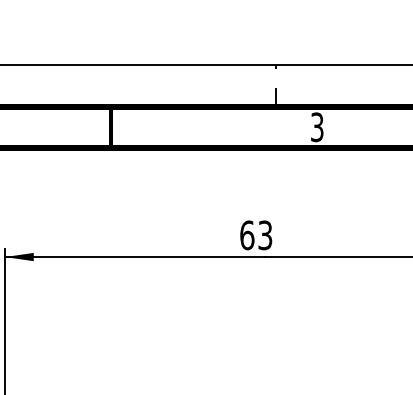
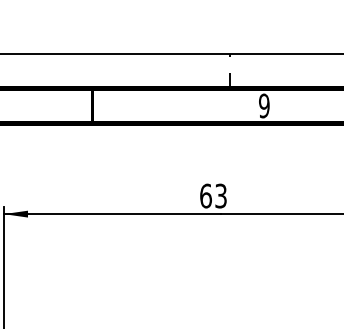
text: (316, 127) -> (263, 106), 3 -> 9

